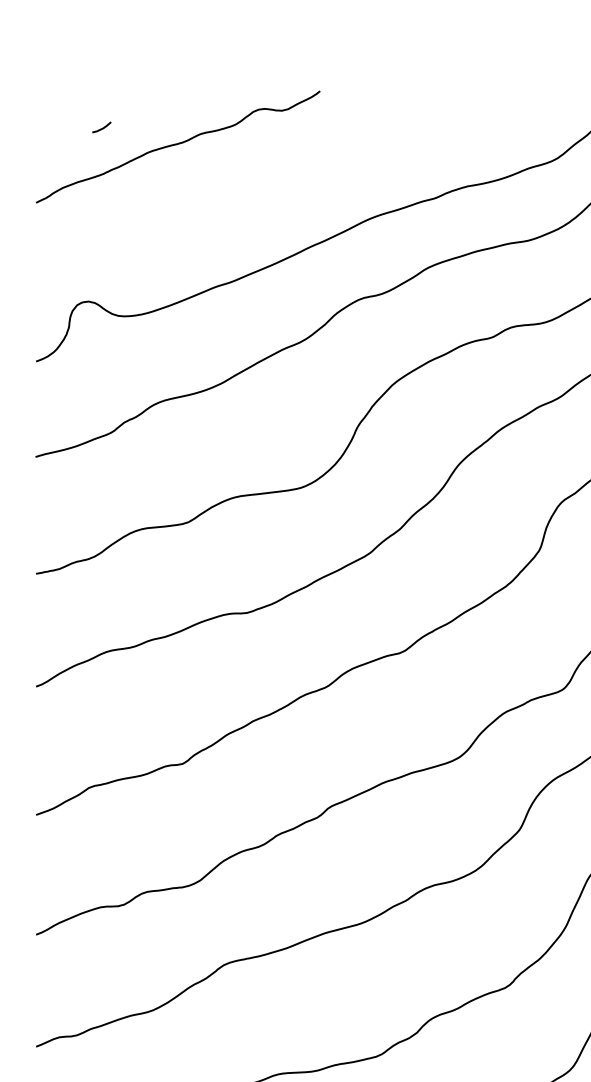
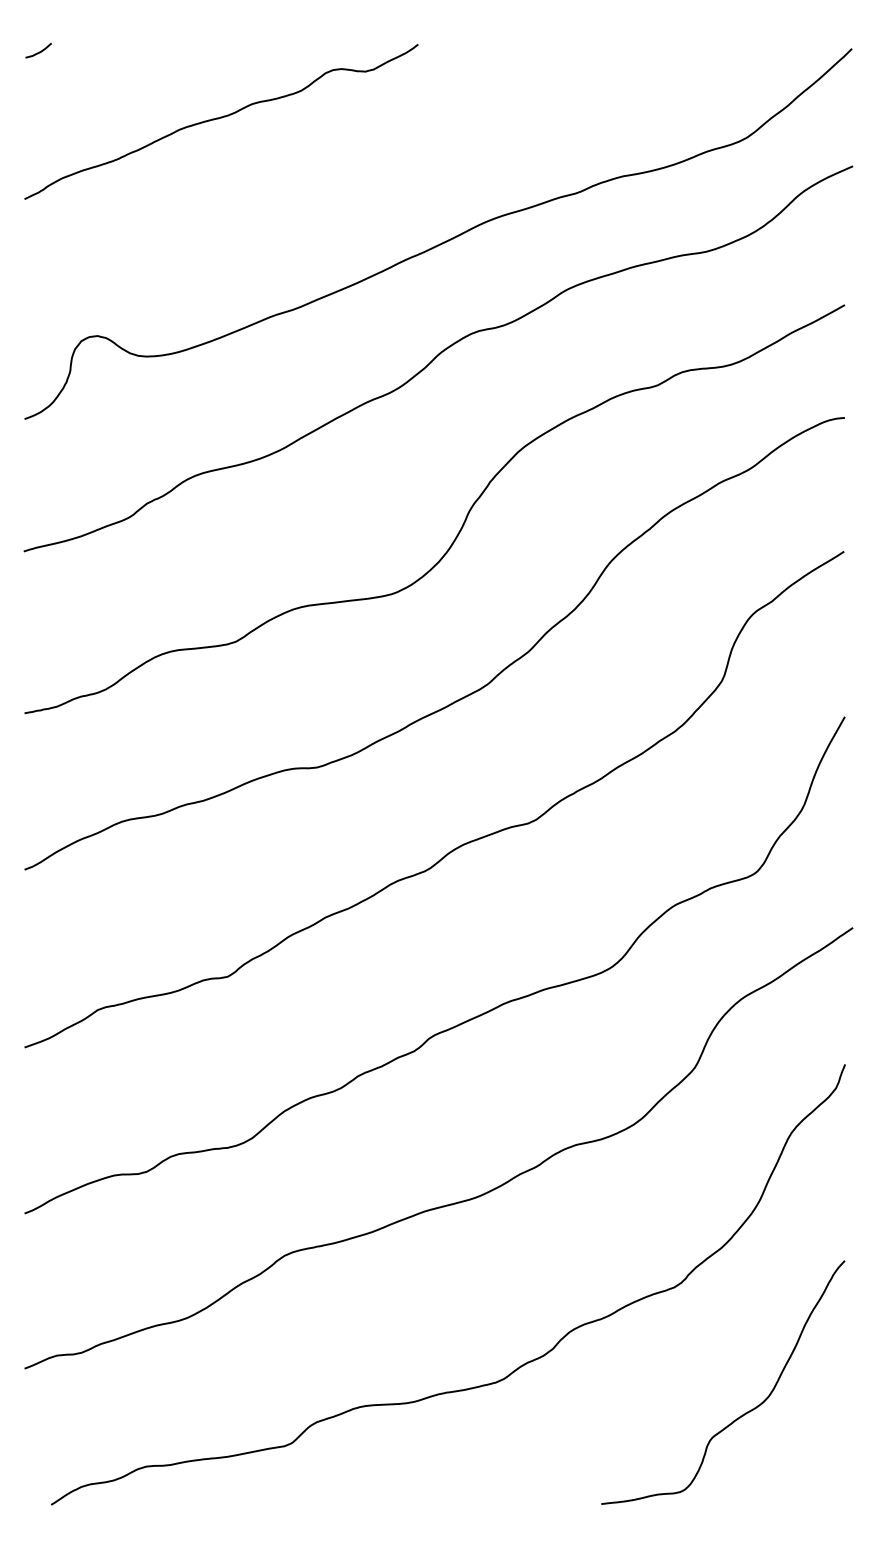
curve: (102, 127) -> (39, 51), moved

